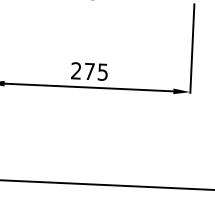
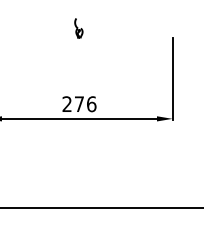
text: (102, 72) -> (91, 104), 275 -> 276

